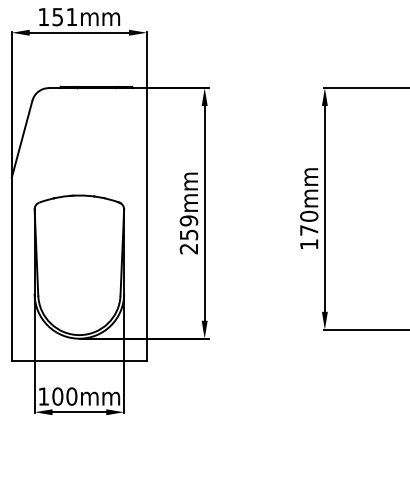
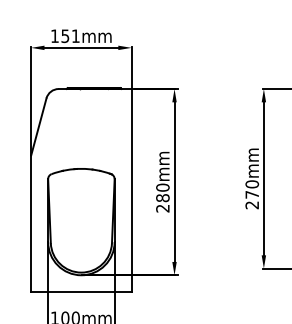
text: (188, 227) -> (162, 192), 259mm -> 280mm
text: (309, 244) -> (252, 205), 170mm -> 270mm

